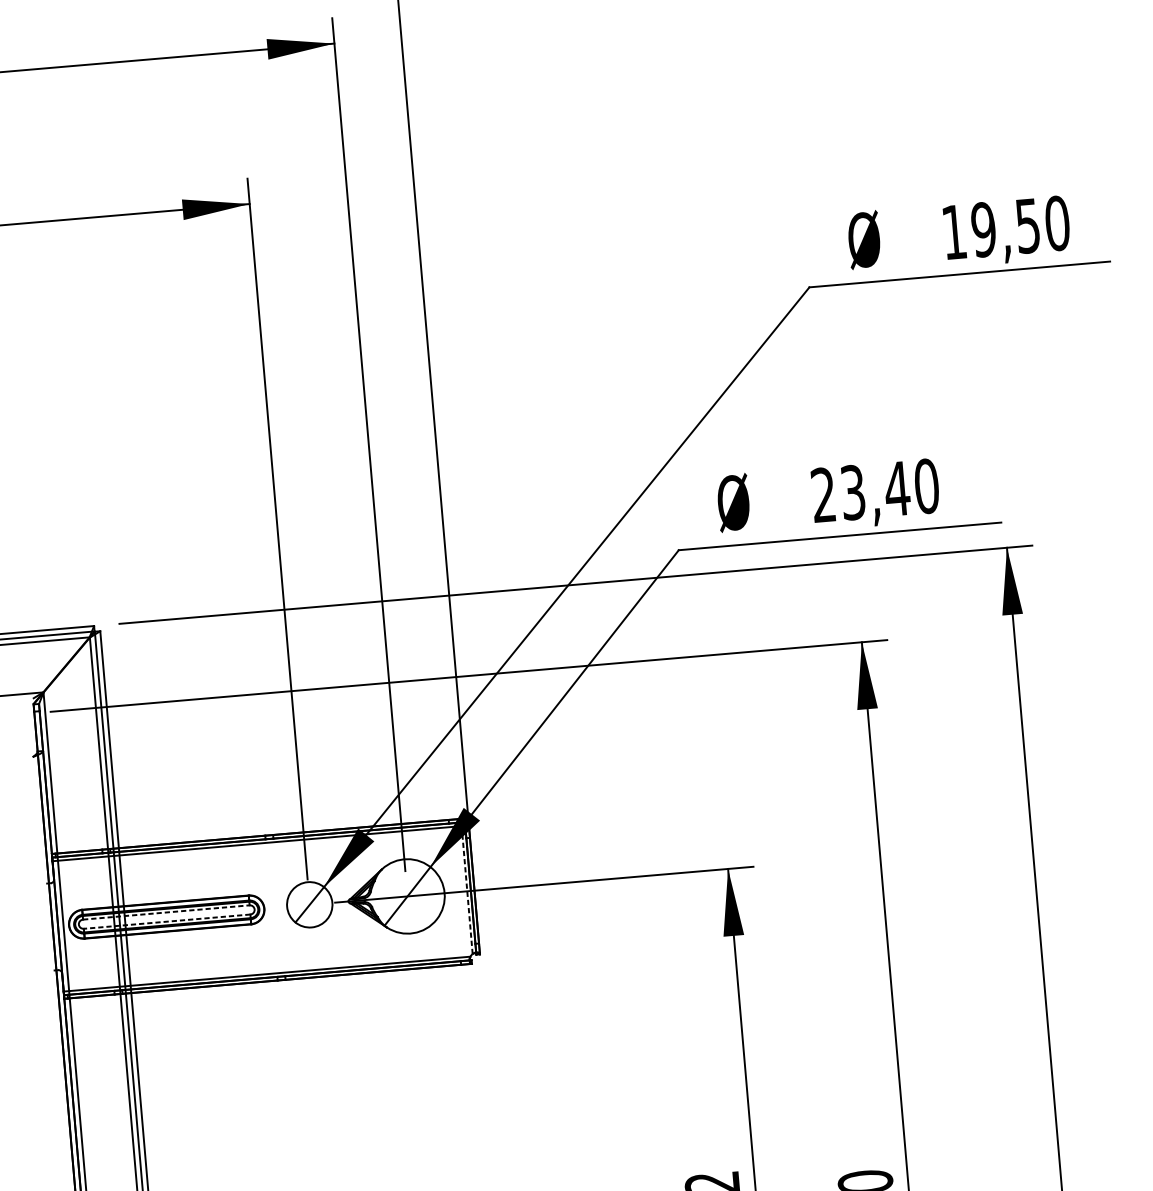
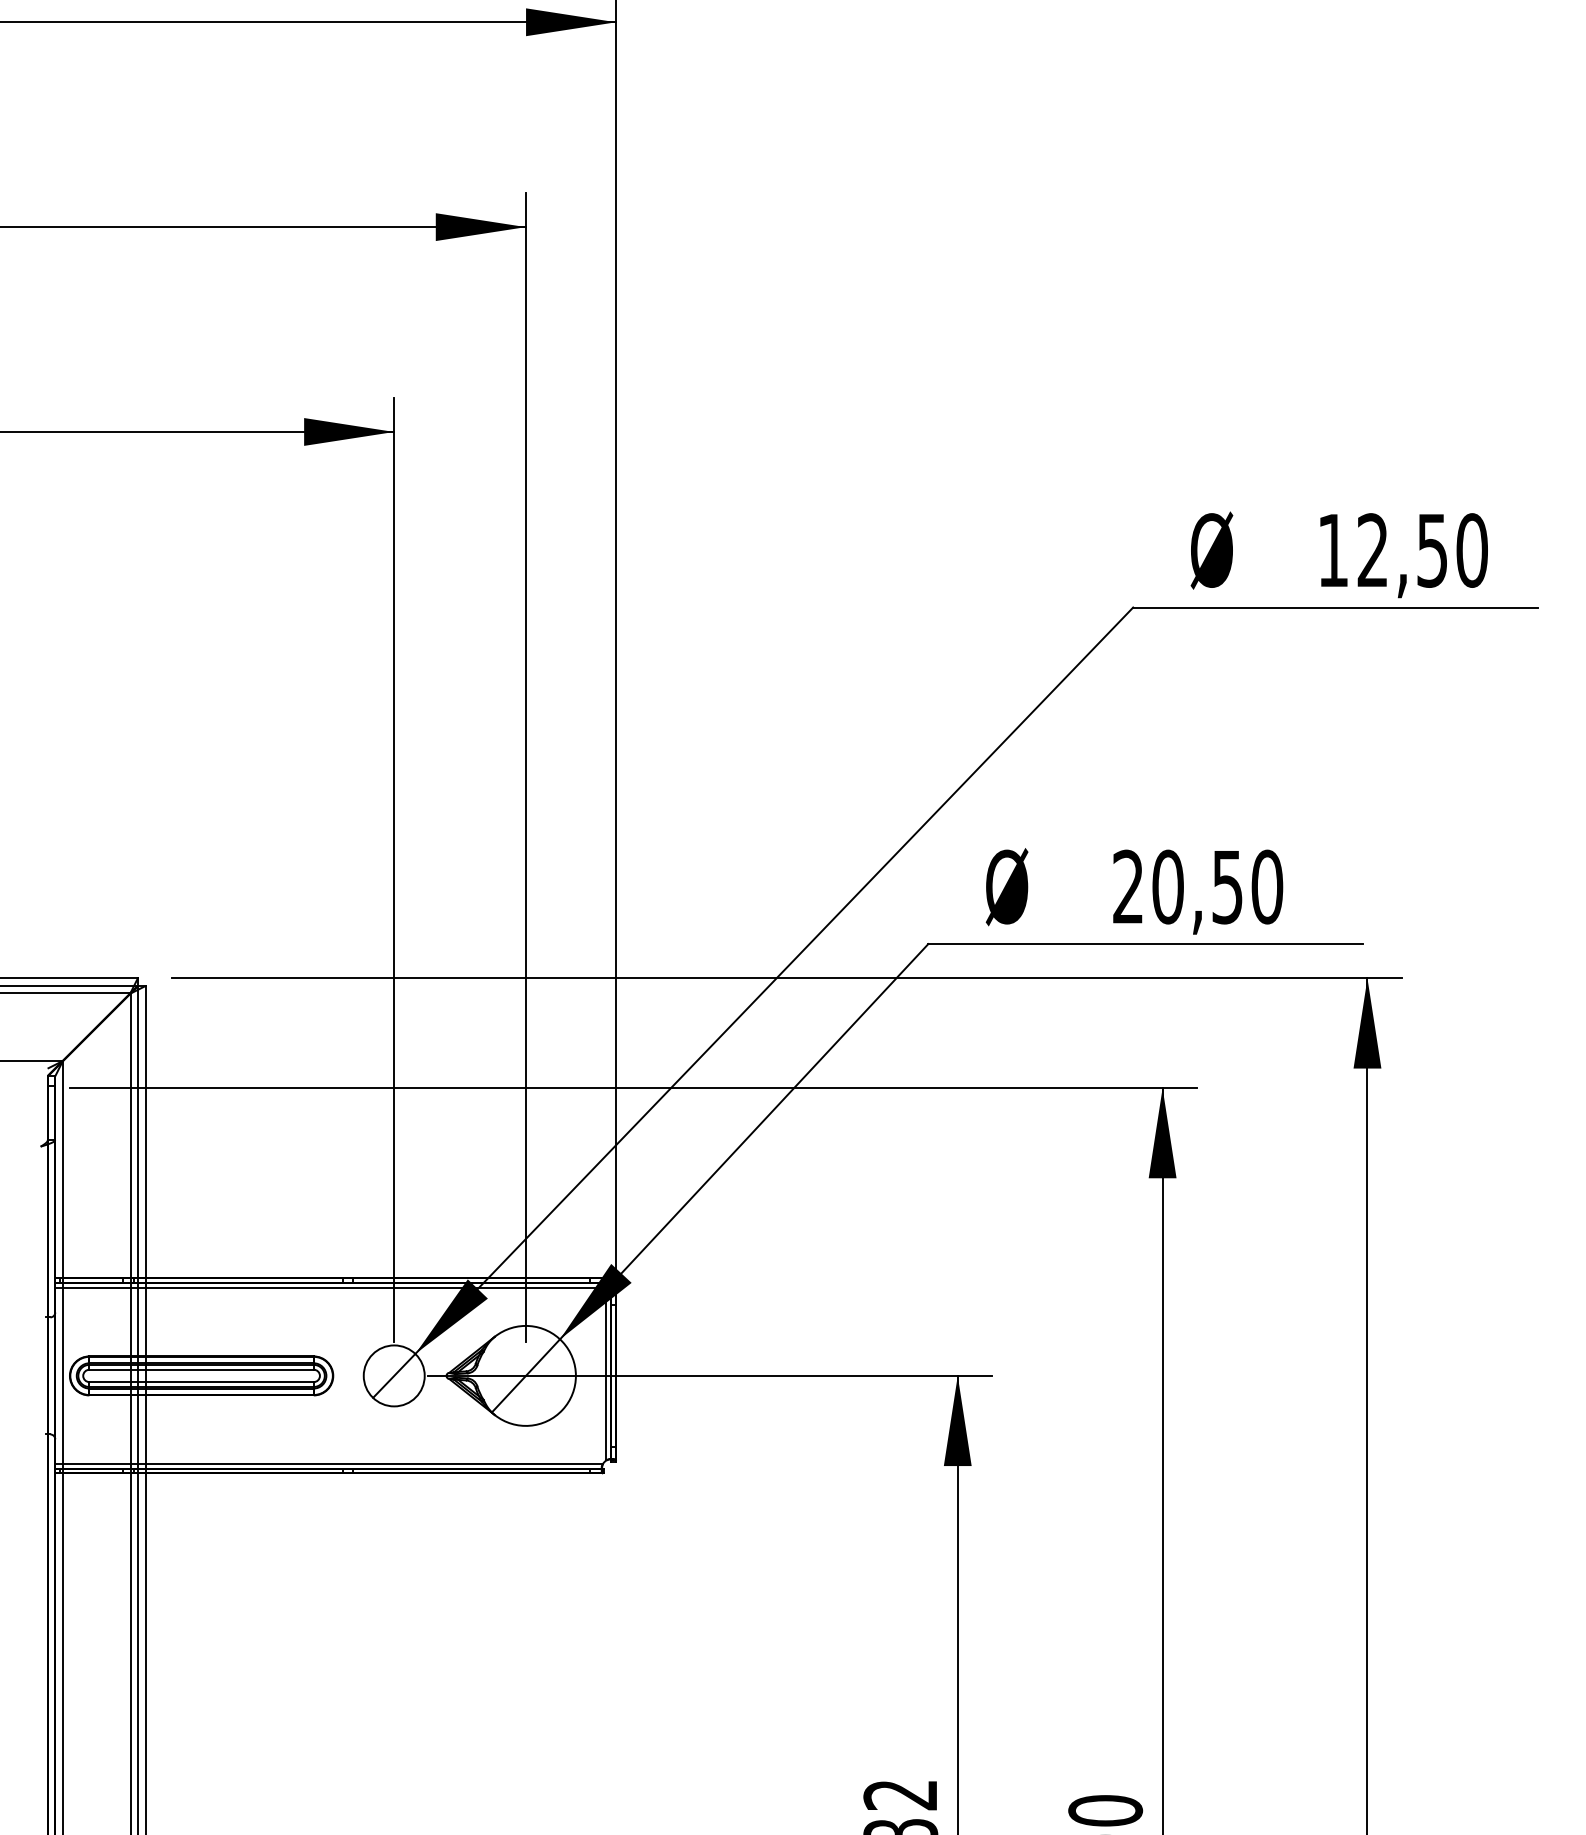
text: (983, 229) -> (1372, 550), 19,50 -> 12,50
text: (875, 490) -> (1198, 886), 23,40 -> 20,50
line: (467, 890) -> (606, 1375), dashed -> solid
line: (167, 912) -> (202, 1369), dashed -> solid
line: (167, 921) -> (201, 1382), dashed -> solid

